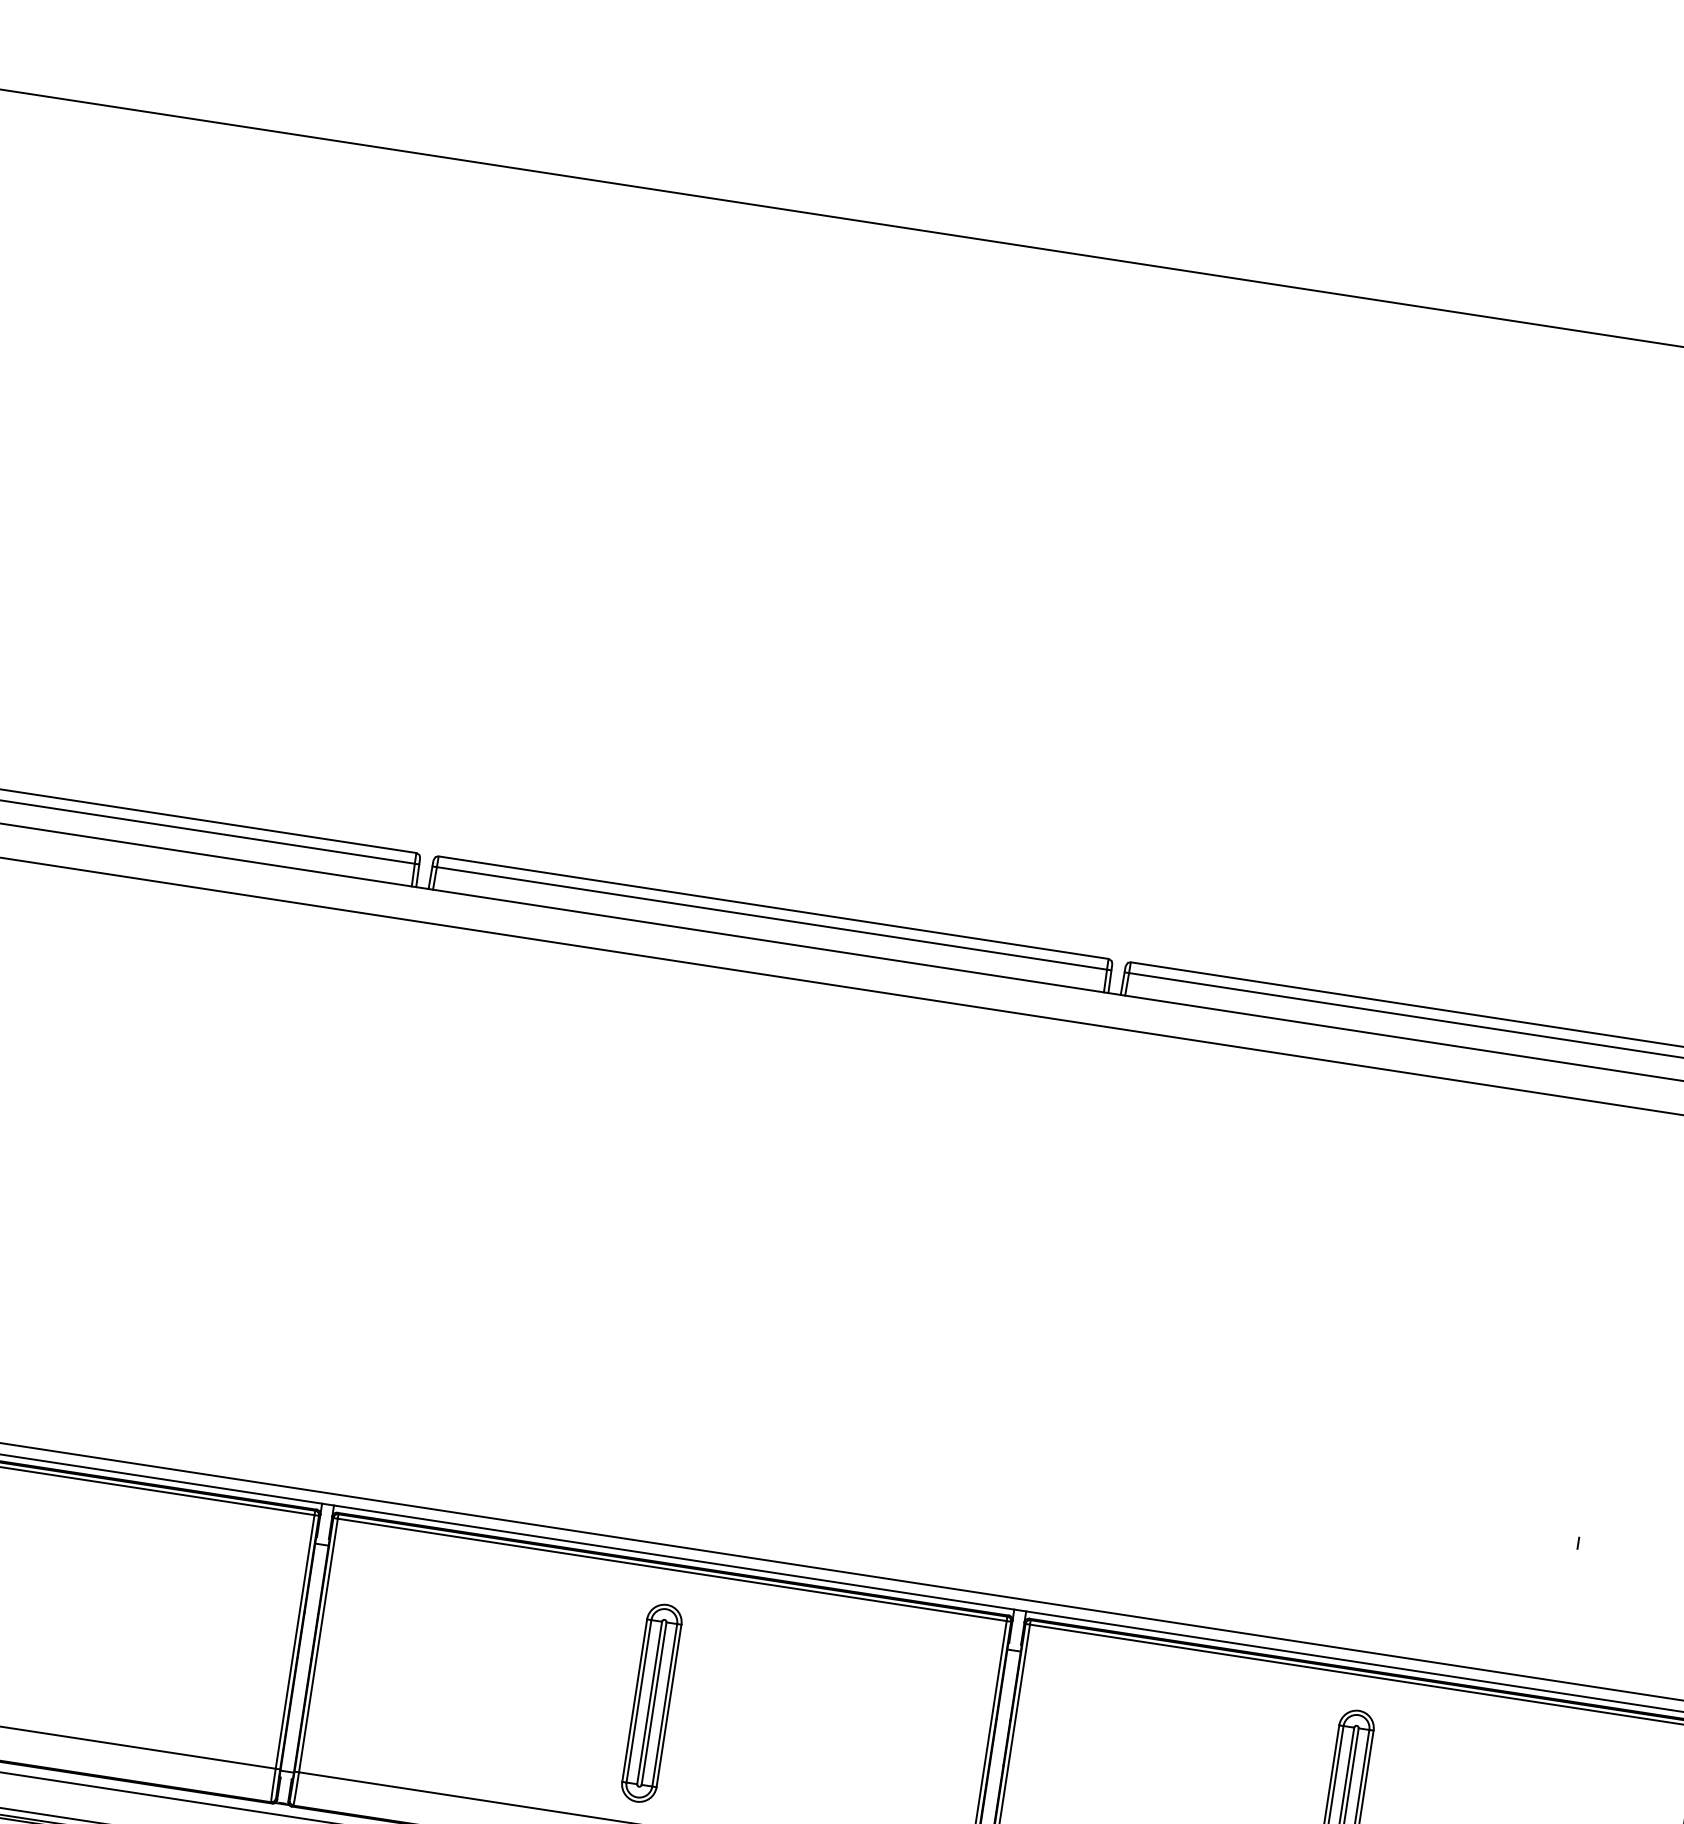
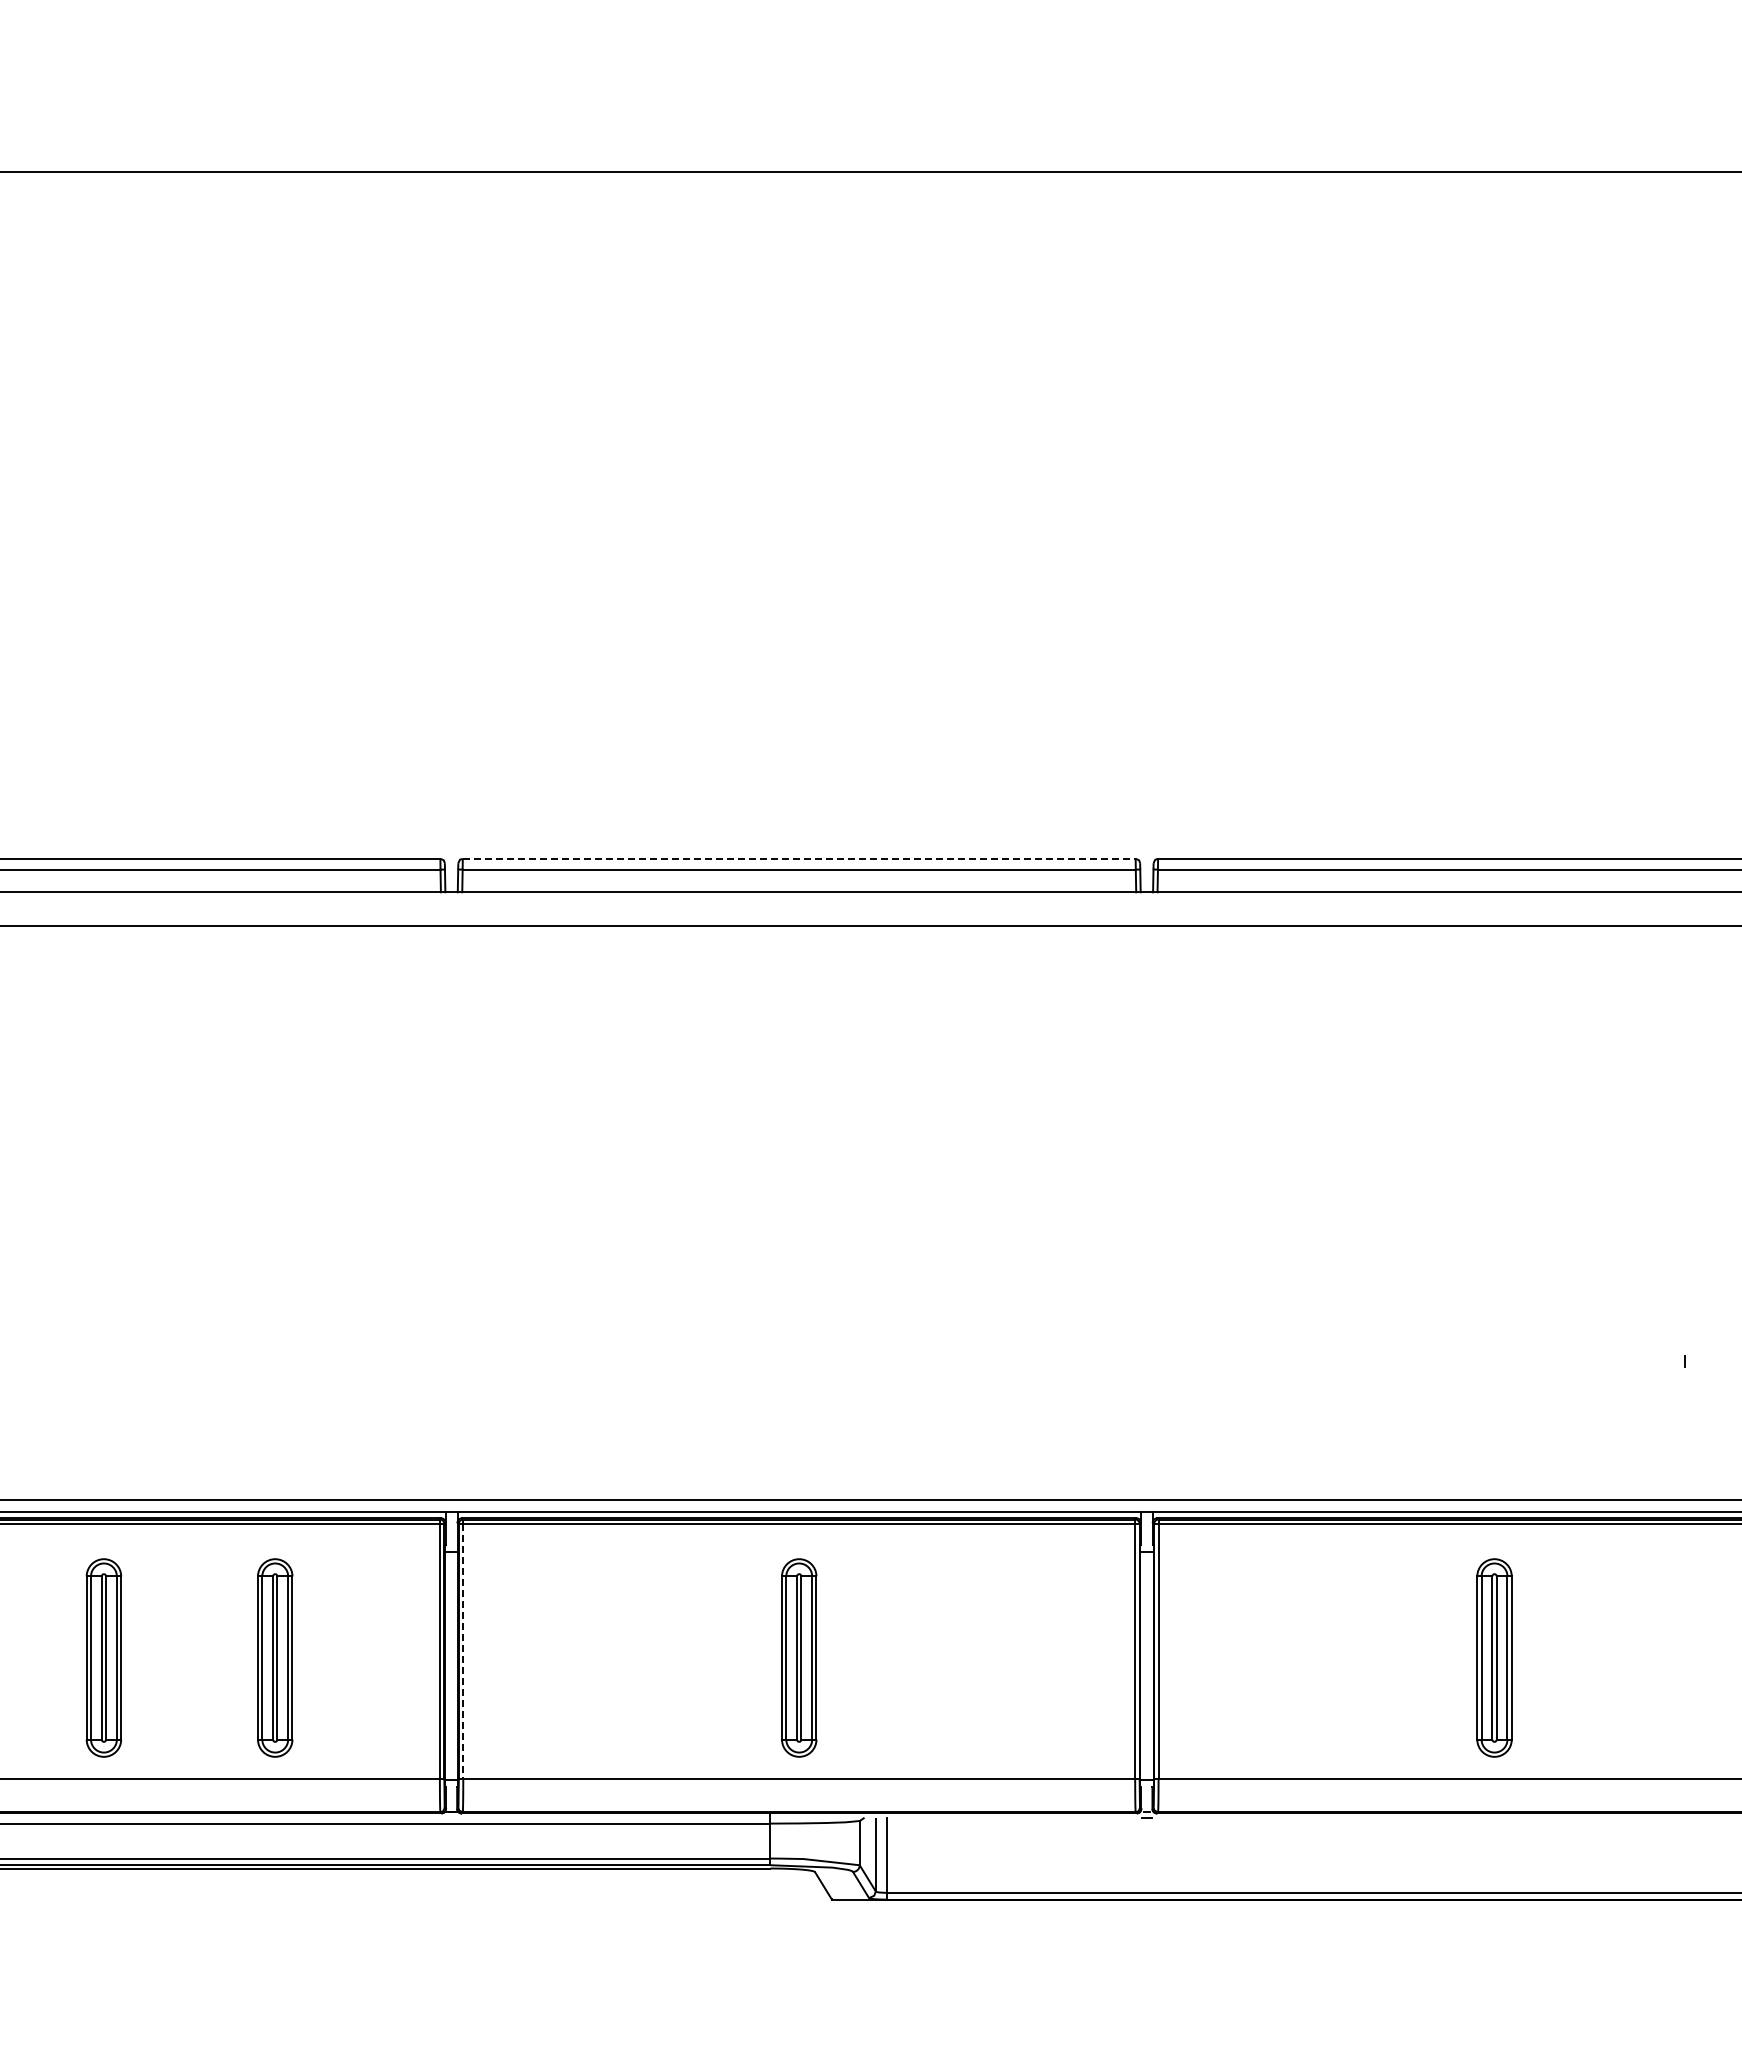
line: (773, 907) -> (799, 858), solid -> dashed
part: (130, 1623) -> (275, 1657), added
line: (318, 1645) -> (463, 1651), solid -> dashed

